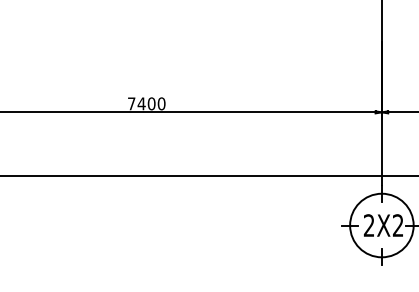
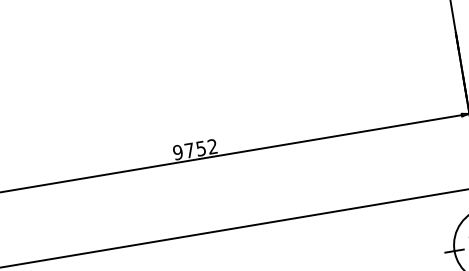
text: (146, 103) -> (195, 149), 7400 -> 9752

